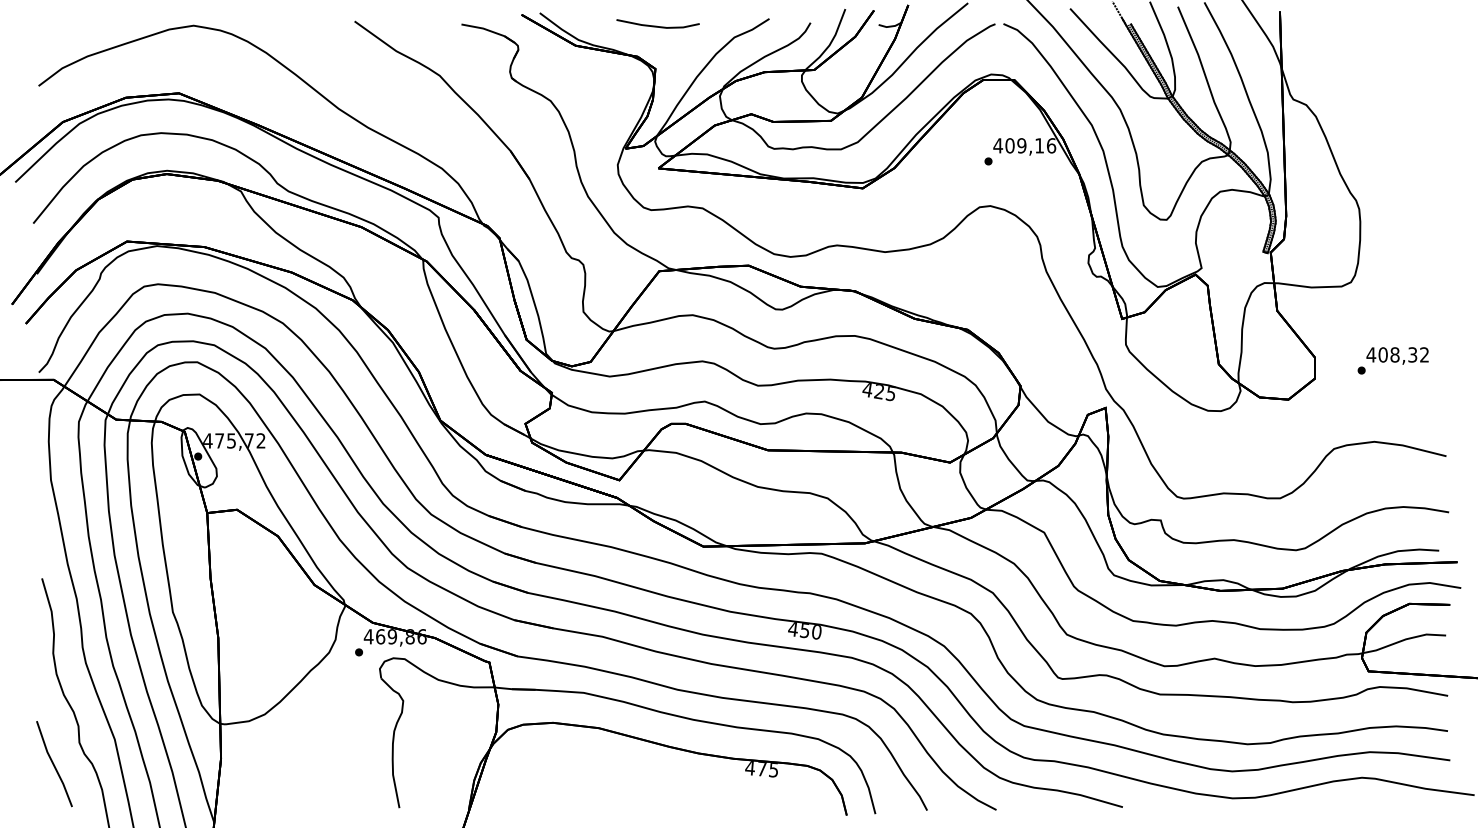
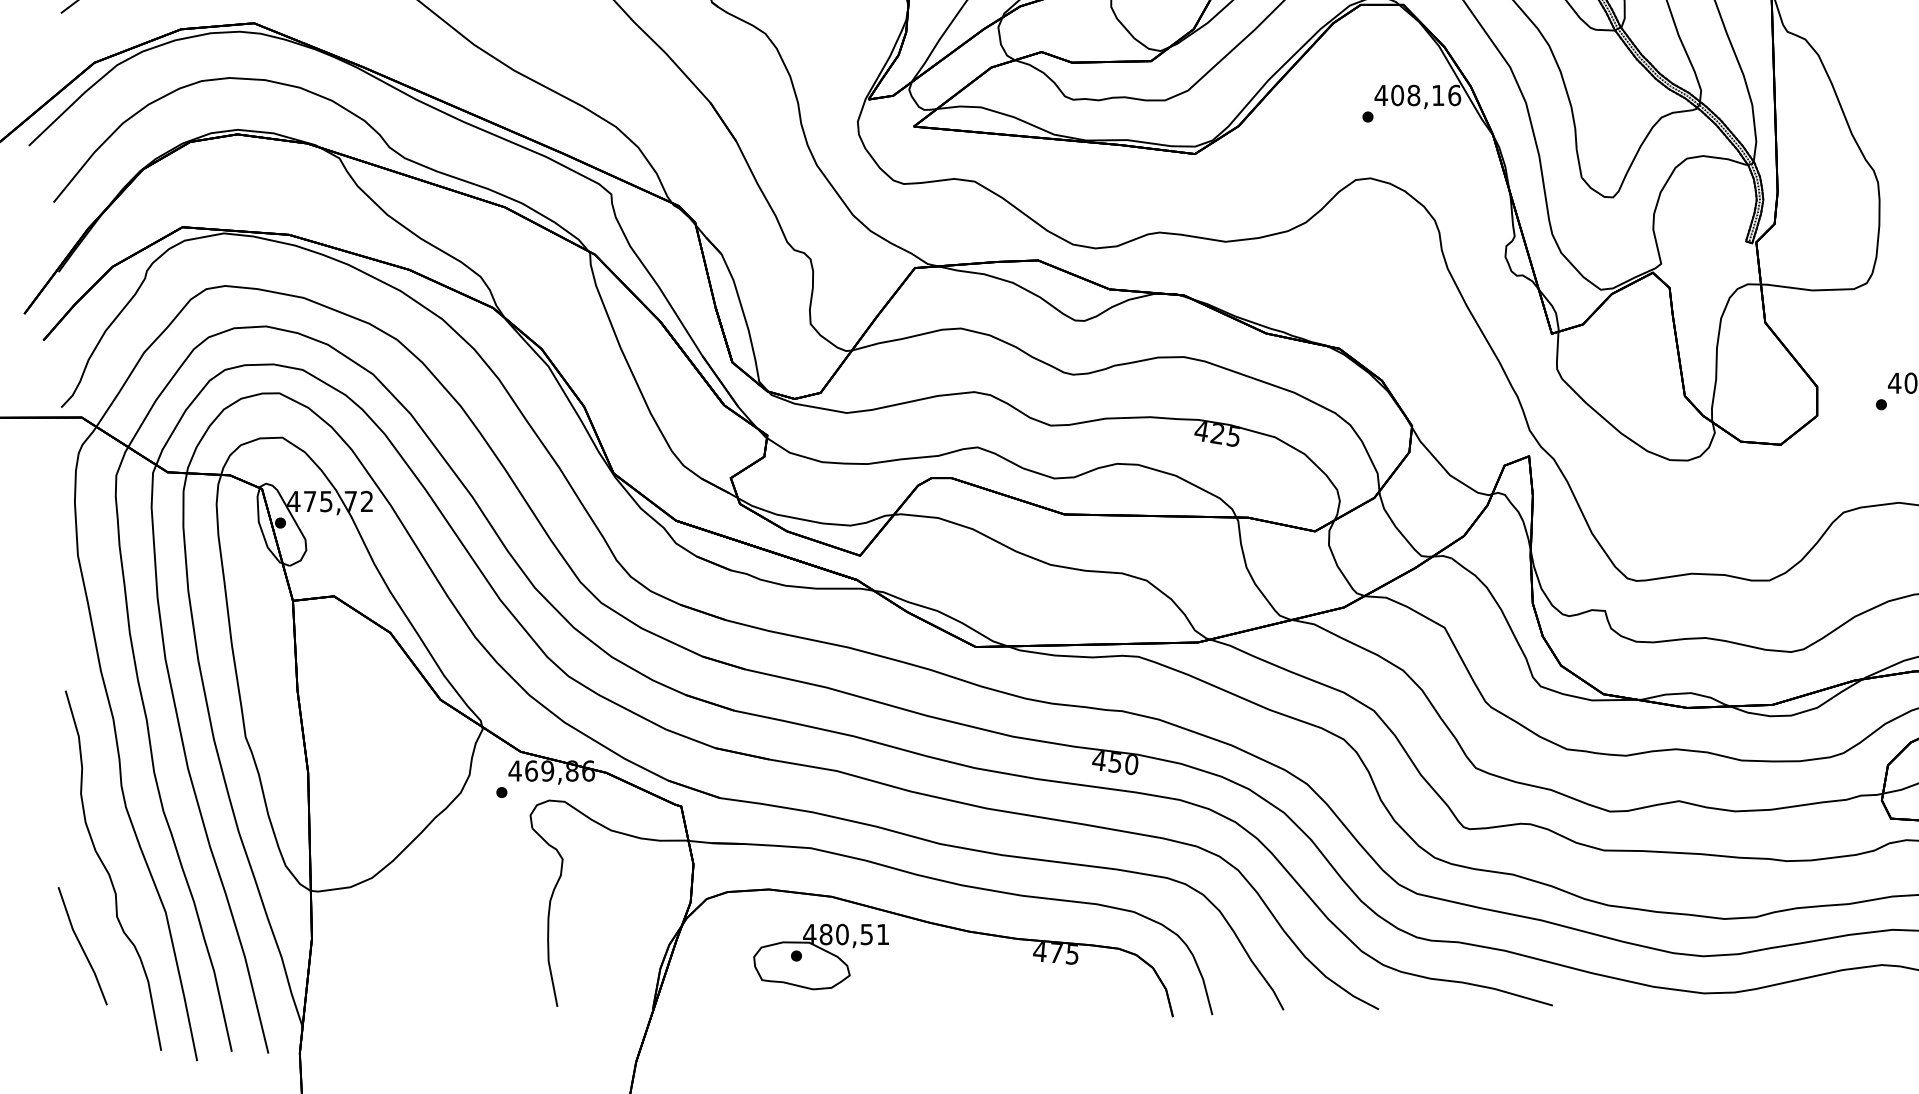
text: (1021, 145) -> (1413, 95), 409,16 -> 408,16
part: (590, 771) -> (820, 956), added

